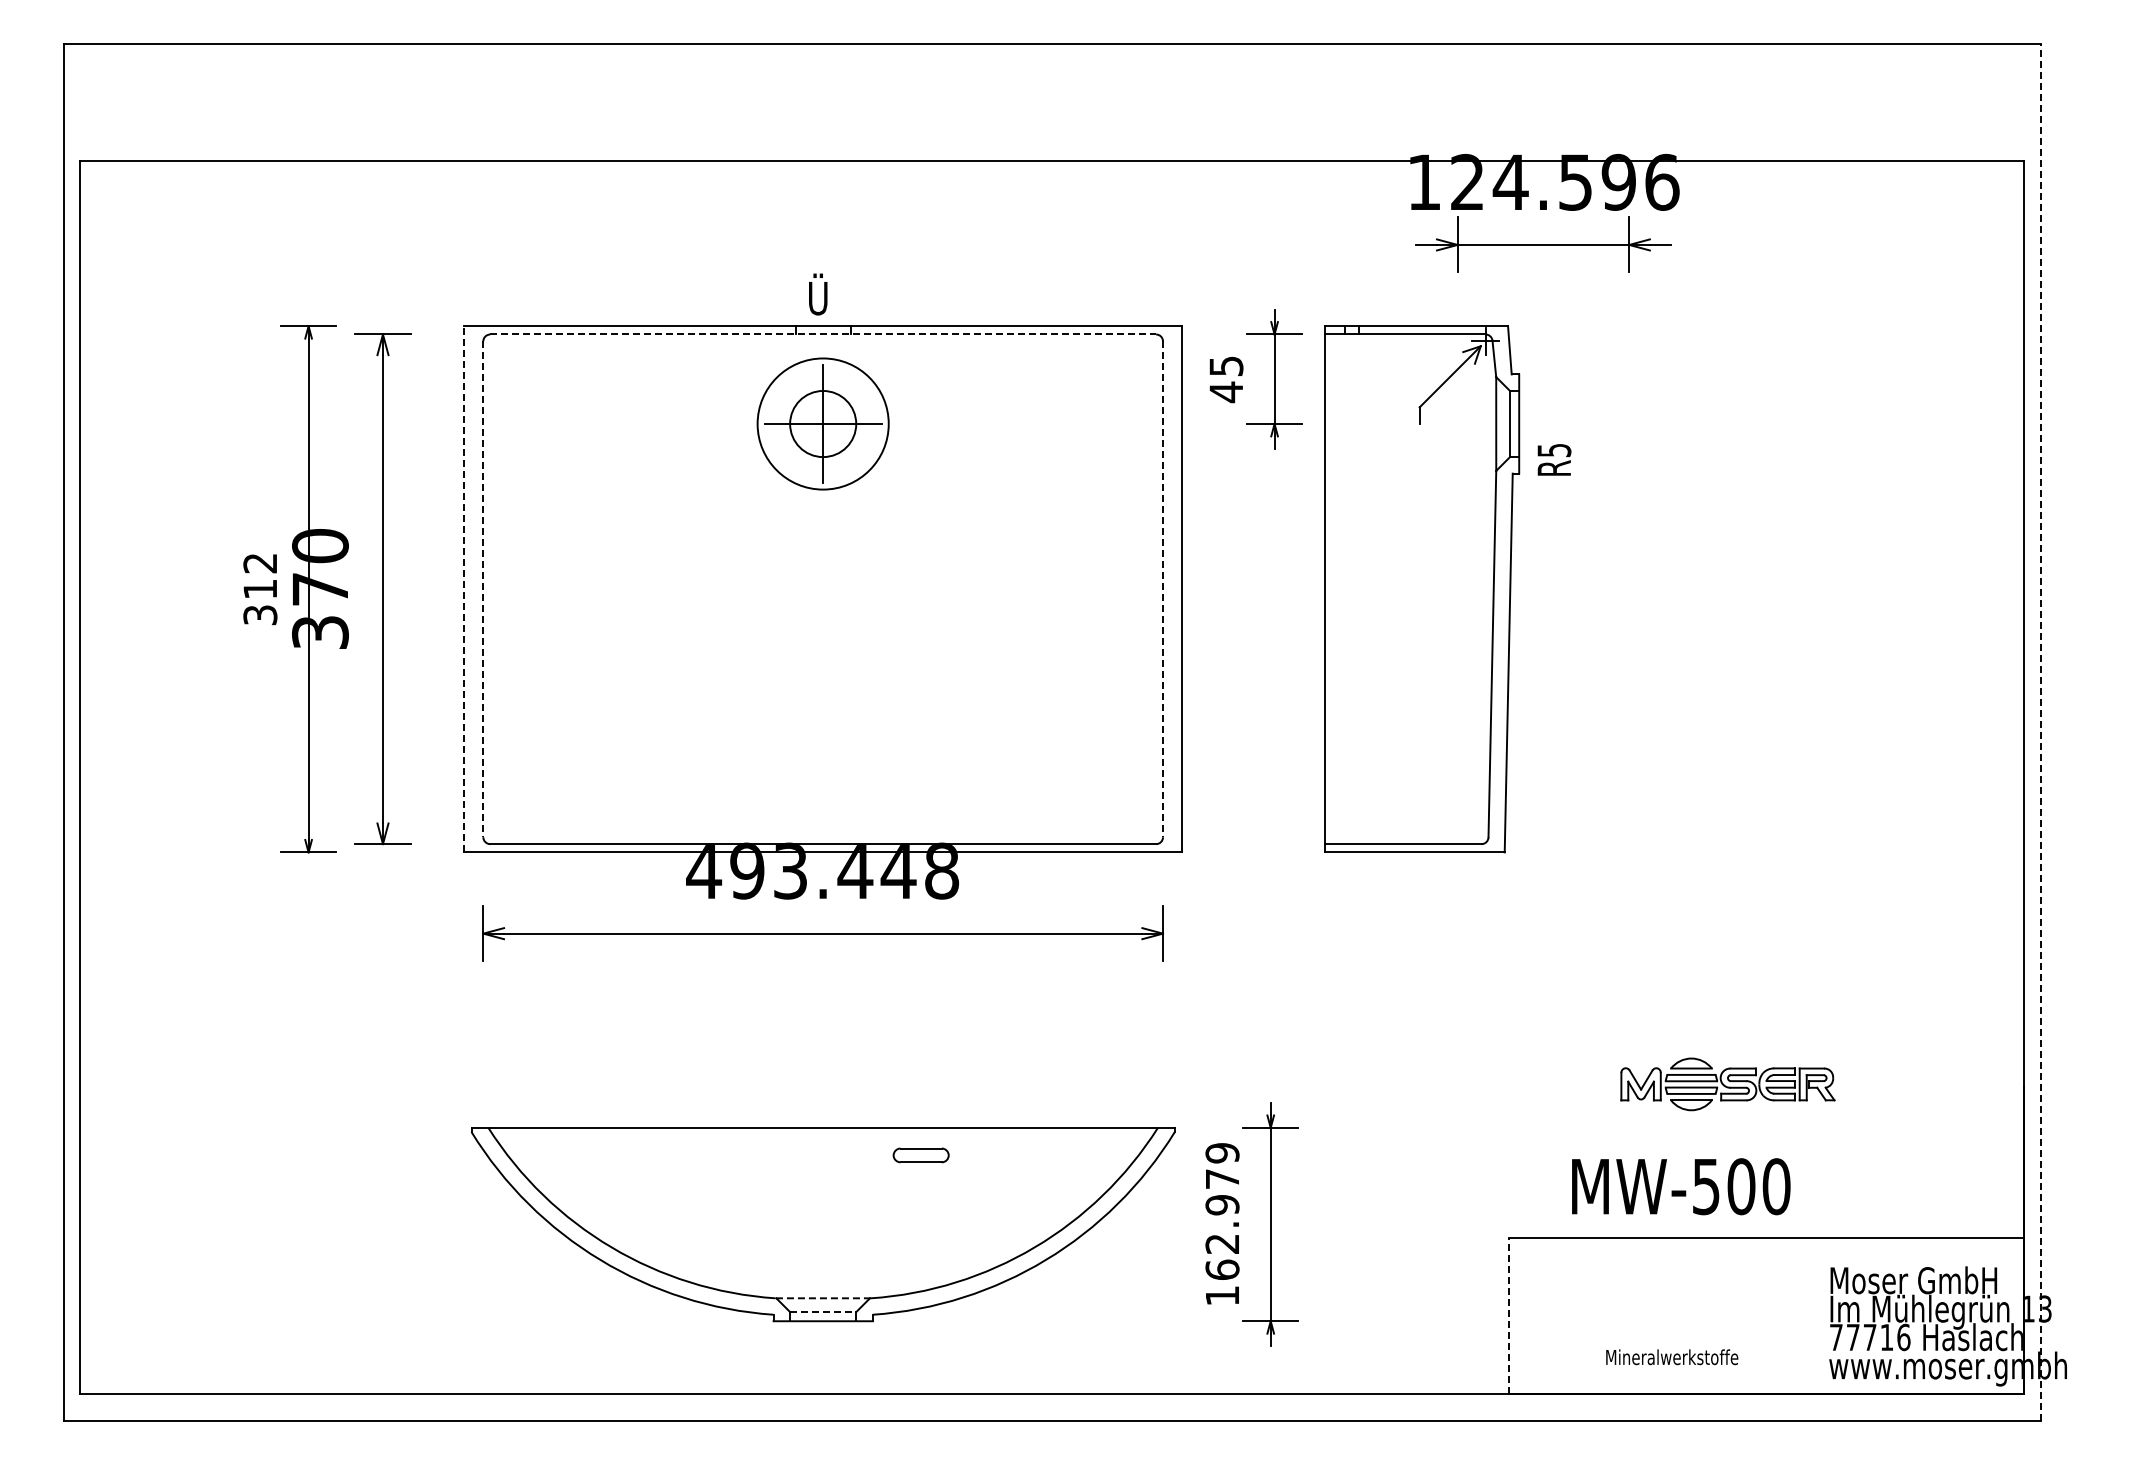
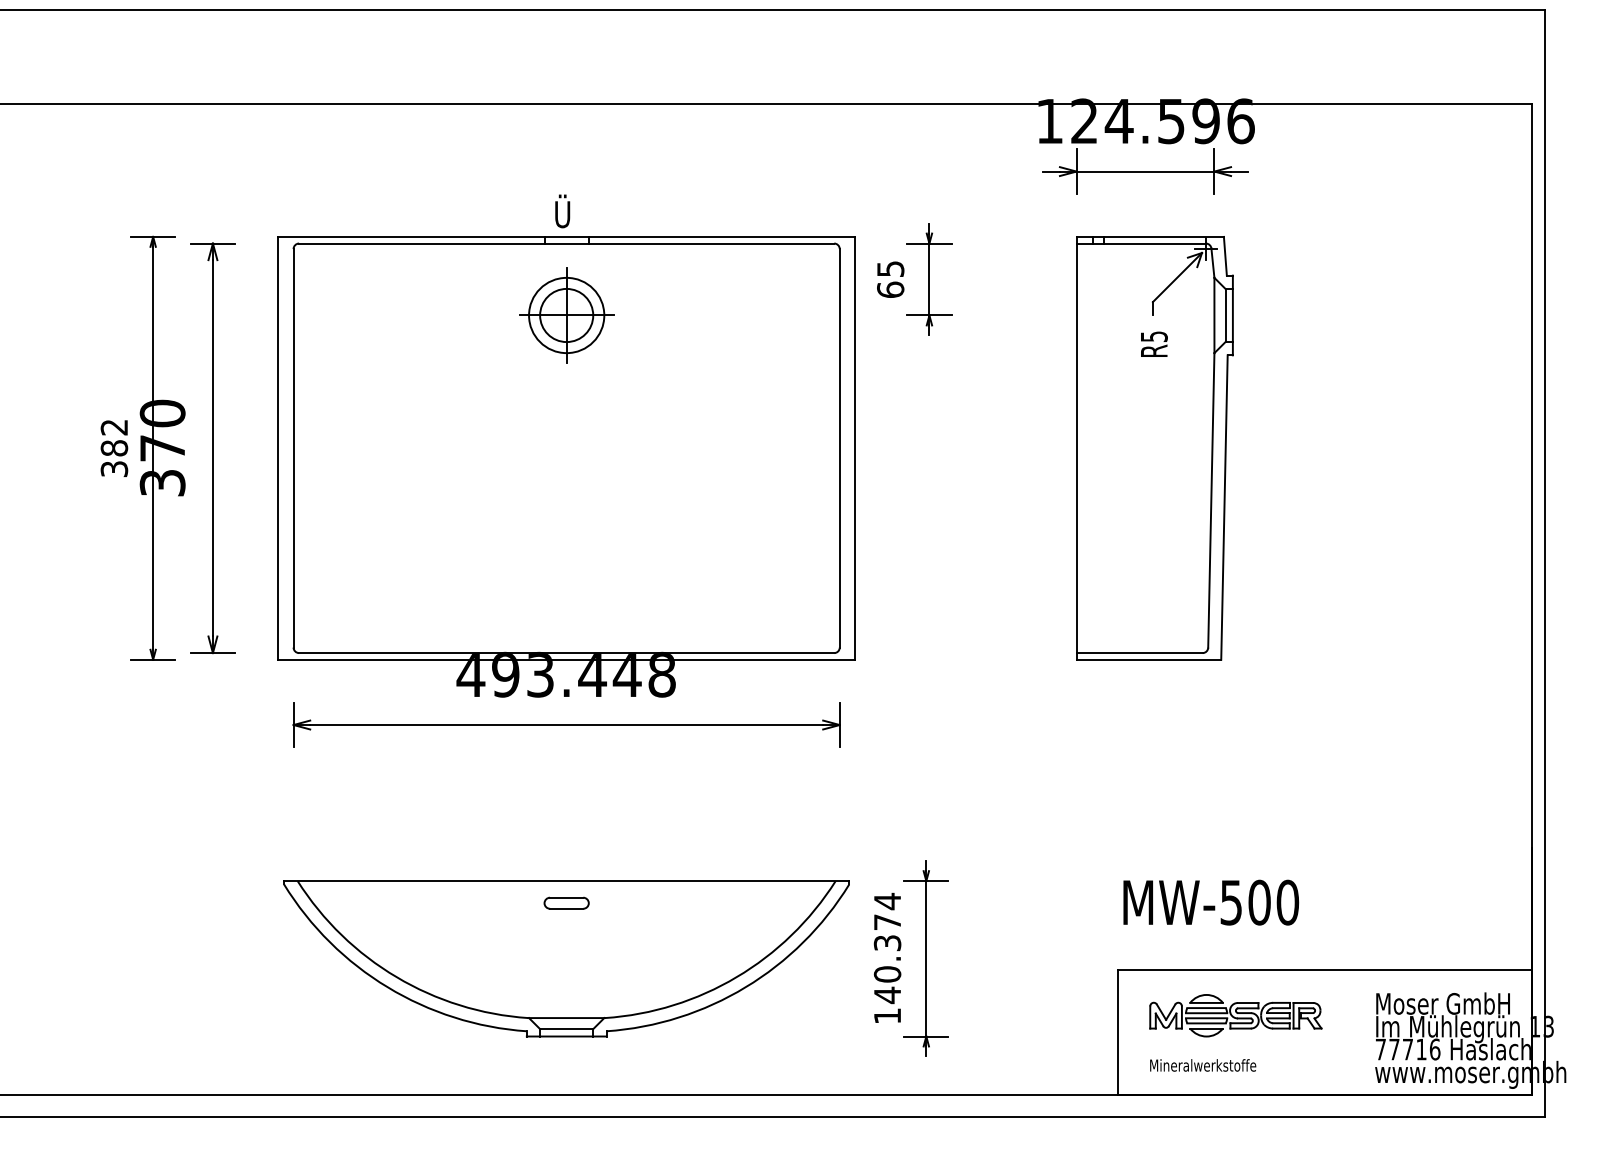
line: (823, 334) -> (566, 243), dashed -> solid
text: (1226, 392) -> (890, 290), 45 -> 65
circle: (823, 423) -> (566, 315), size x0.71
line: (464, 588) -> (278, 447), dashed -> solid
text: (260, 589) -> (114, 448), 312 -> 382
line: (483, 589) -> (293, 448), dashed -> solid
line: (1163, 589) -> (840, 448), dashed -> solid
part: (1422, 589) -> (1155, 448), moved
line: (2040, 732) -> (1544, 563), dashed -> solid
part: (1727, 1084) -> (1235, 1015), moved
part: (920, 1155) -> (566, 903), moved
text: (1681, 1186) -> (1211, 902), moved
text: (1222, 1211) -> (887, 948), 162.979 -> 140.374
line: (823, 1298) -> (566, 1018), dashed -> solid
line: (823, 1312) -> (566, 1029), dashed -> solid
line: (1508, 1316) -> (1117, 1032), dashed -> solid
text: (1672, 1357) -> (1203, 1065), moved

